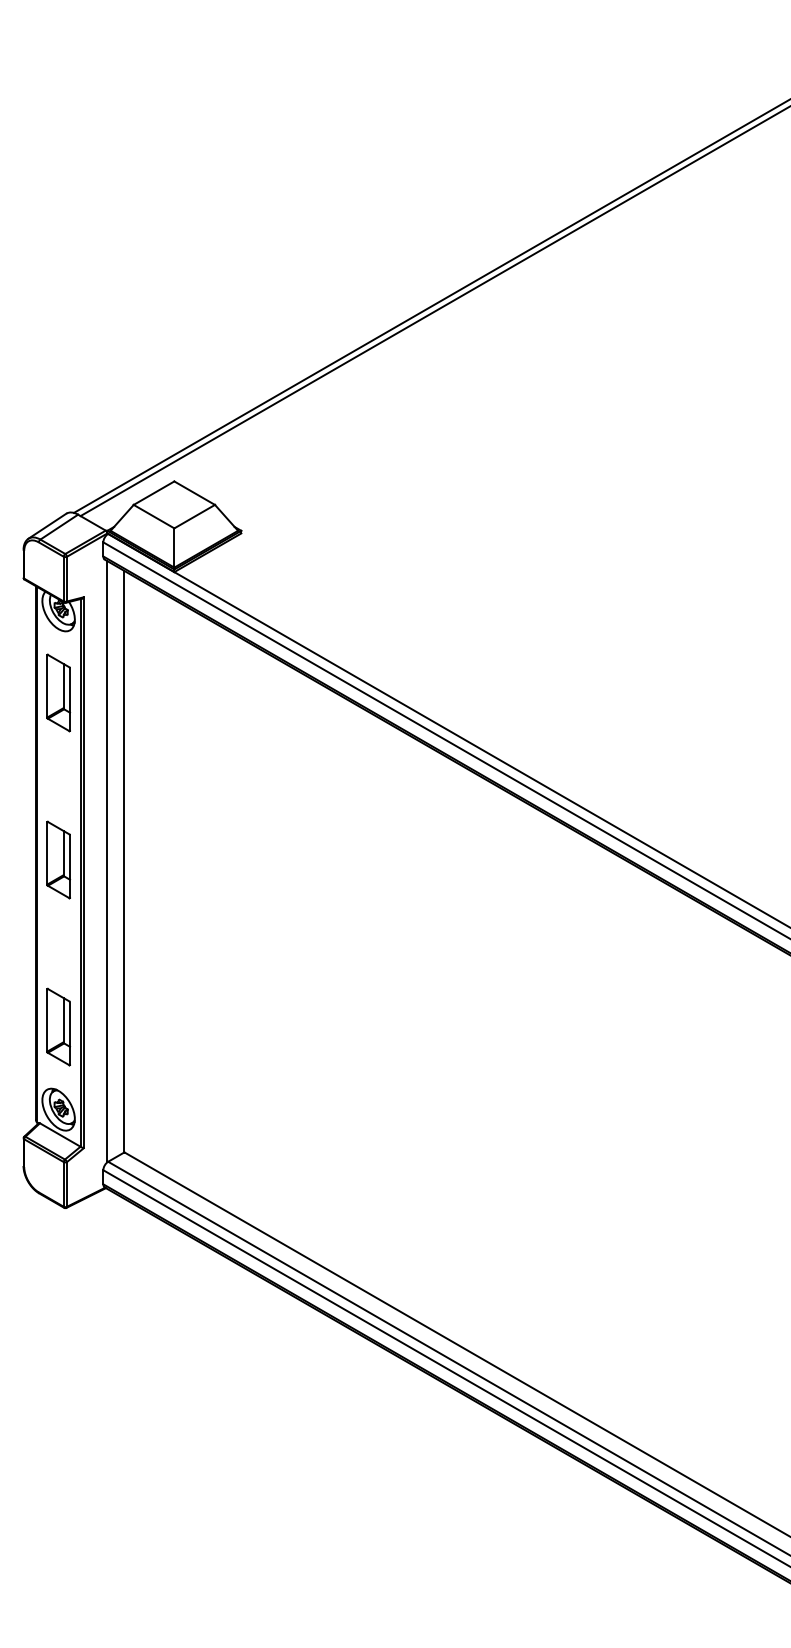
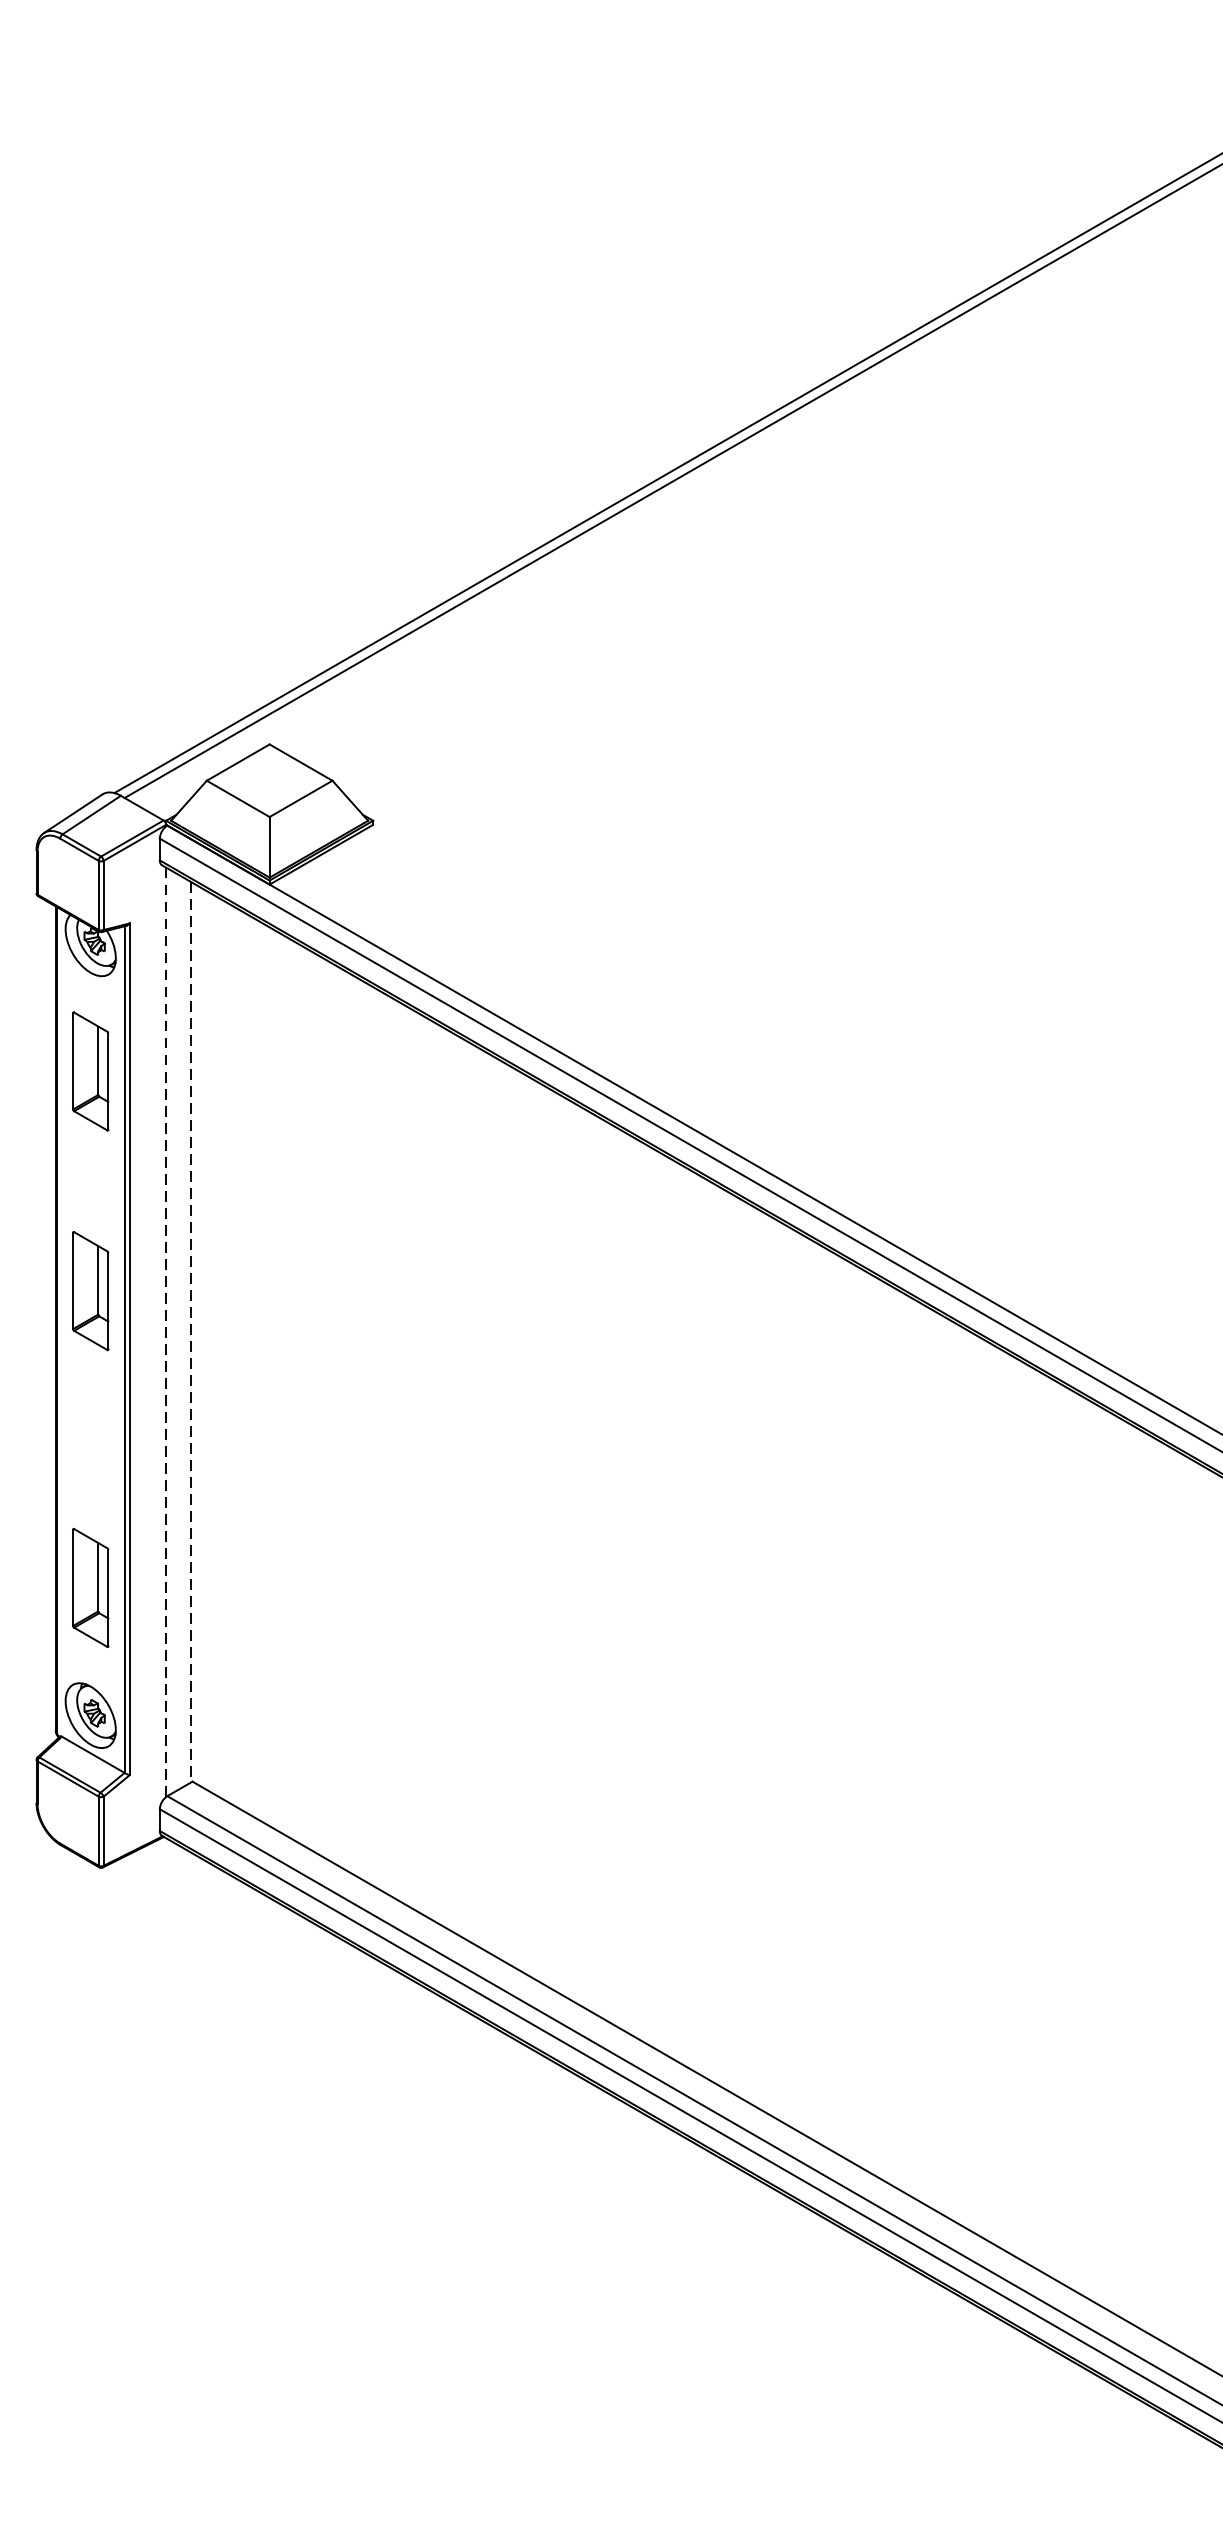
part: (58, 859) -> (90, 1290), moved
line: (107, 861) -> (166, 1331), solid -> dashed
line: (123, 862) -> (191, 1333), solid -> dashed

